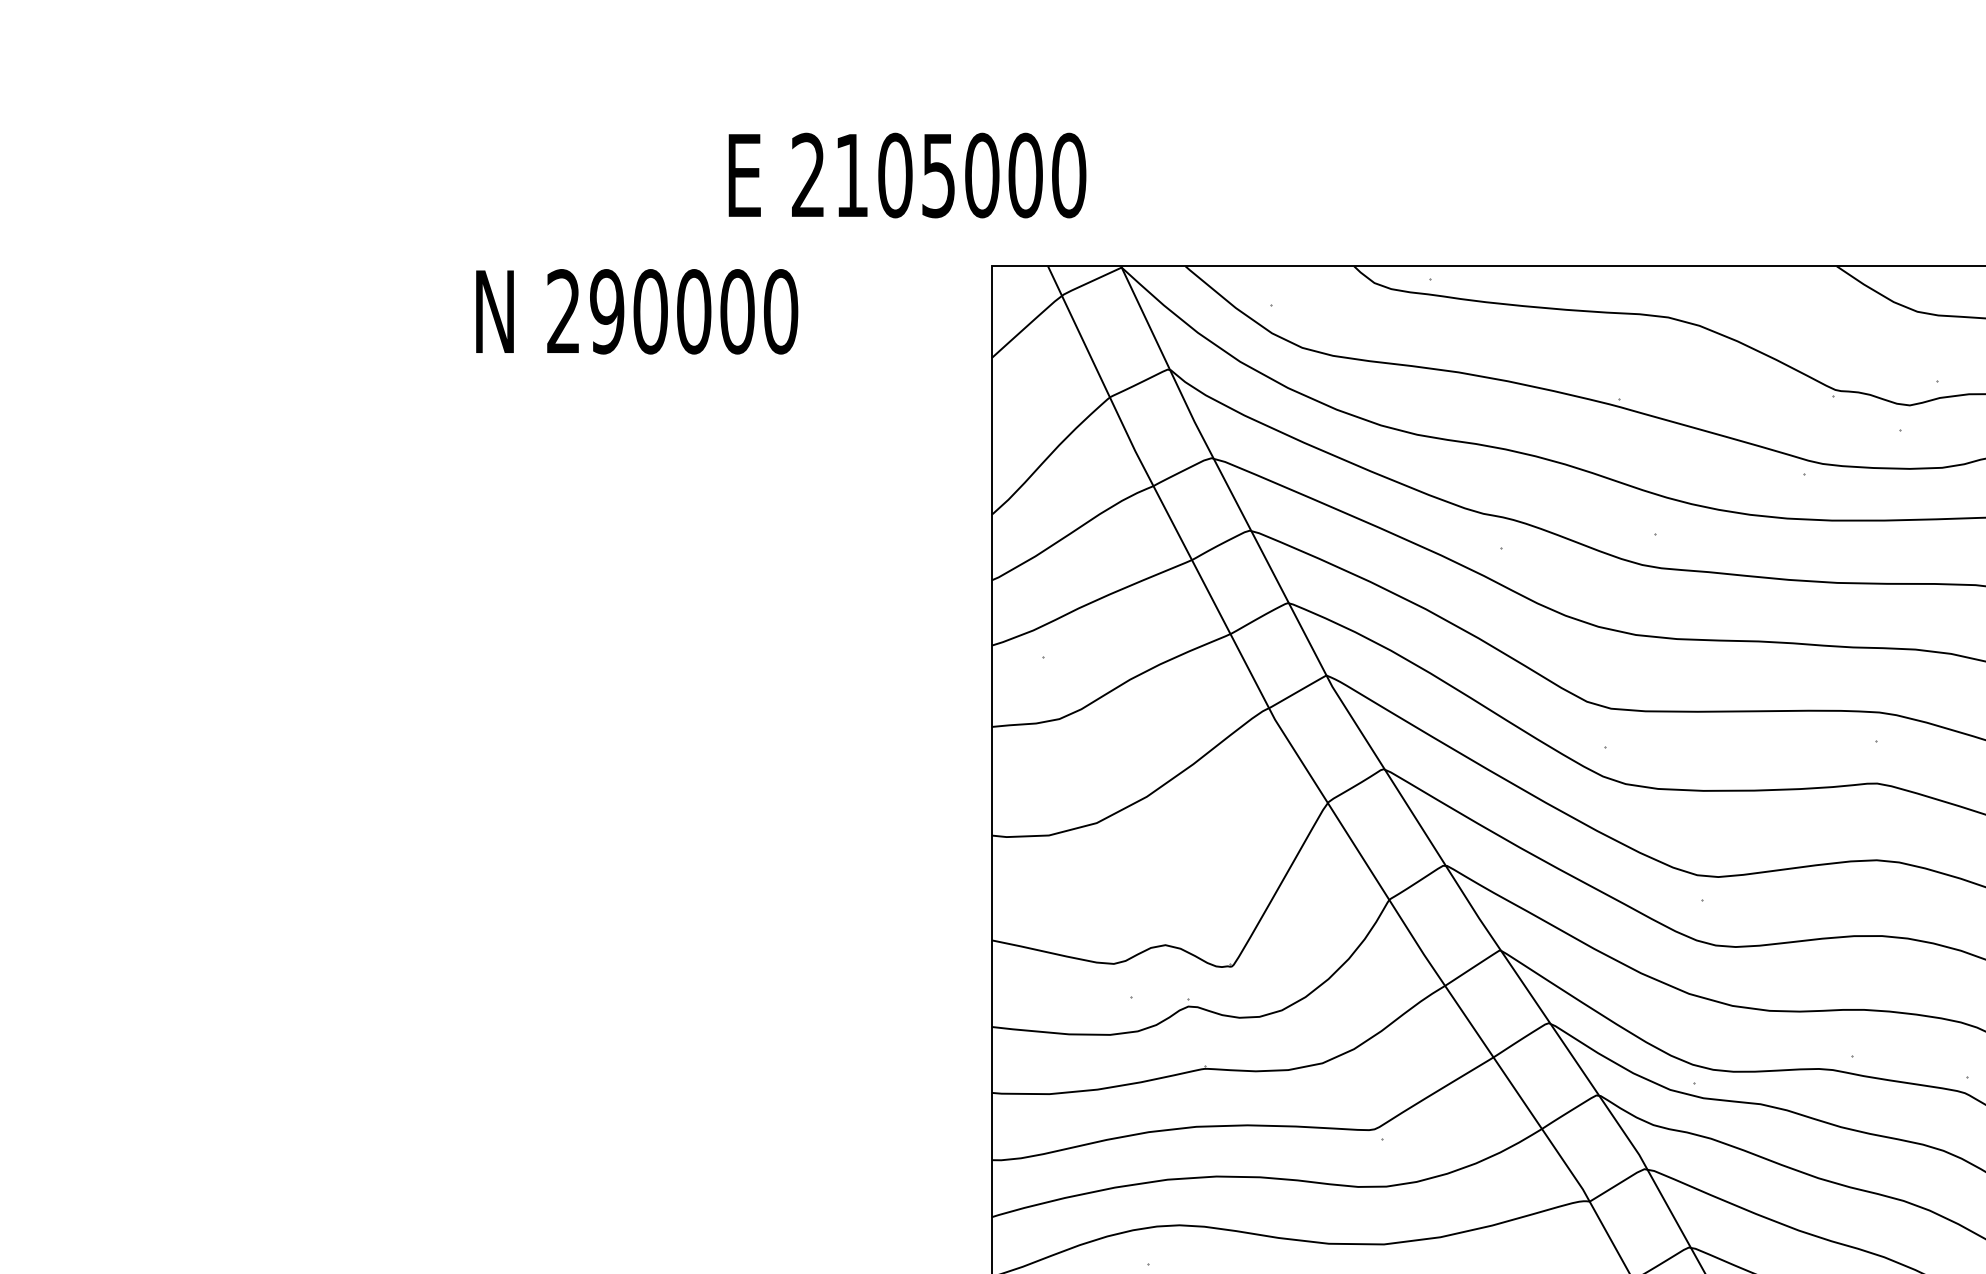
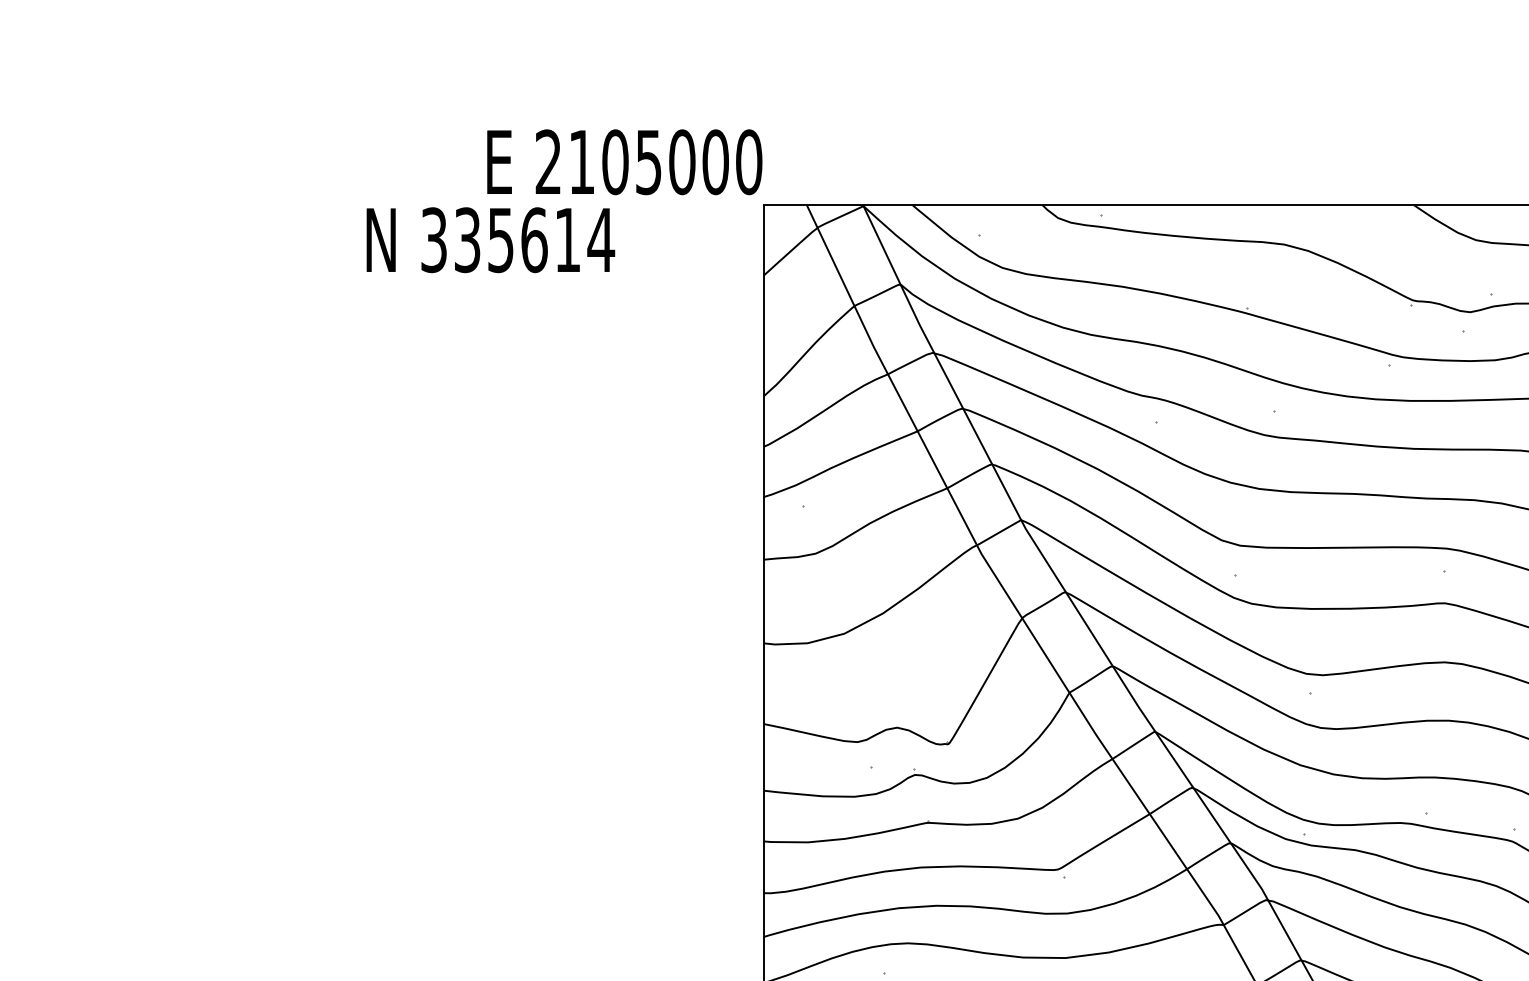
text: (907, 175) -> (624, 162), moved
text: (672, 311) -> (517, 239), 290000 -> 335614

